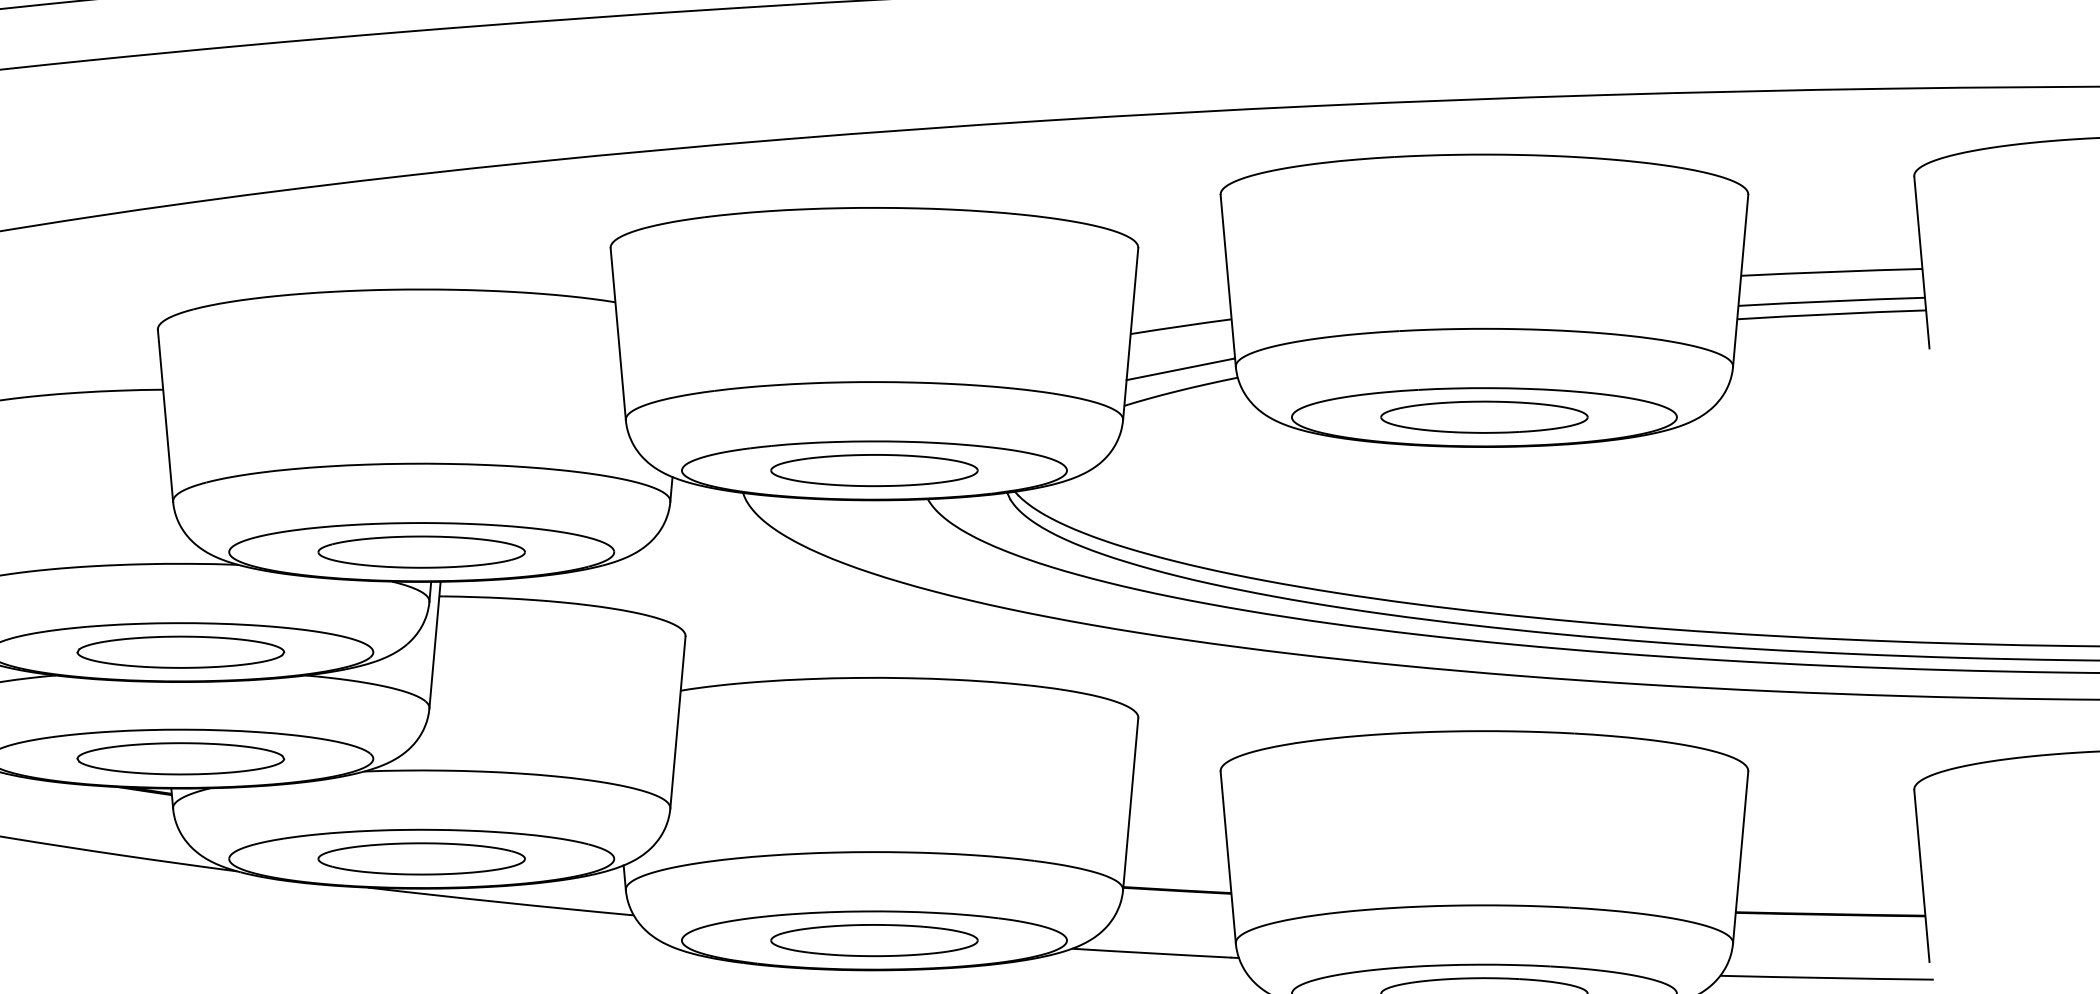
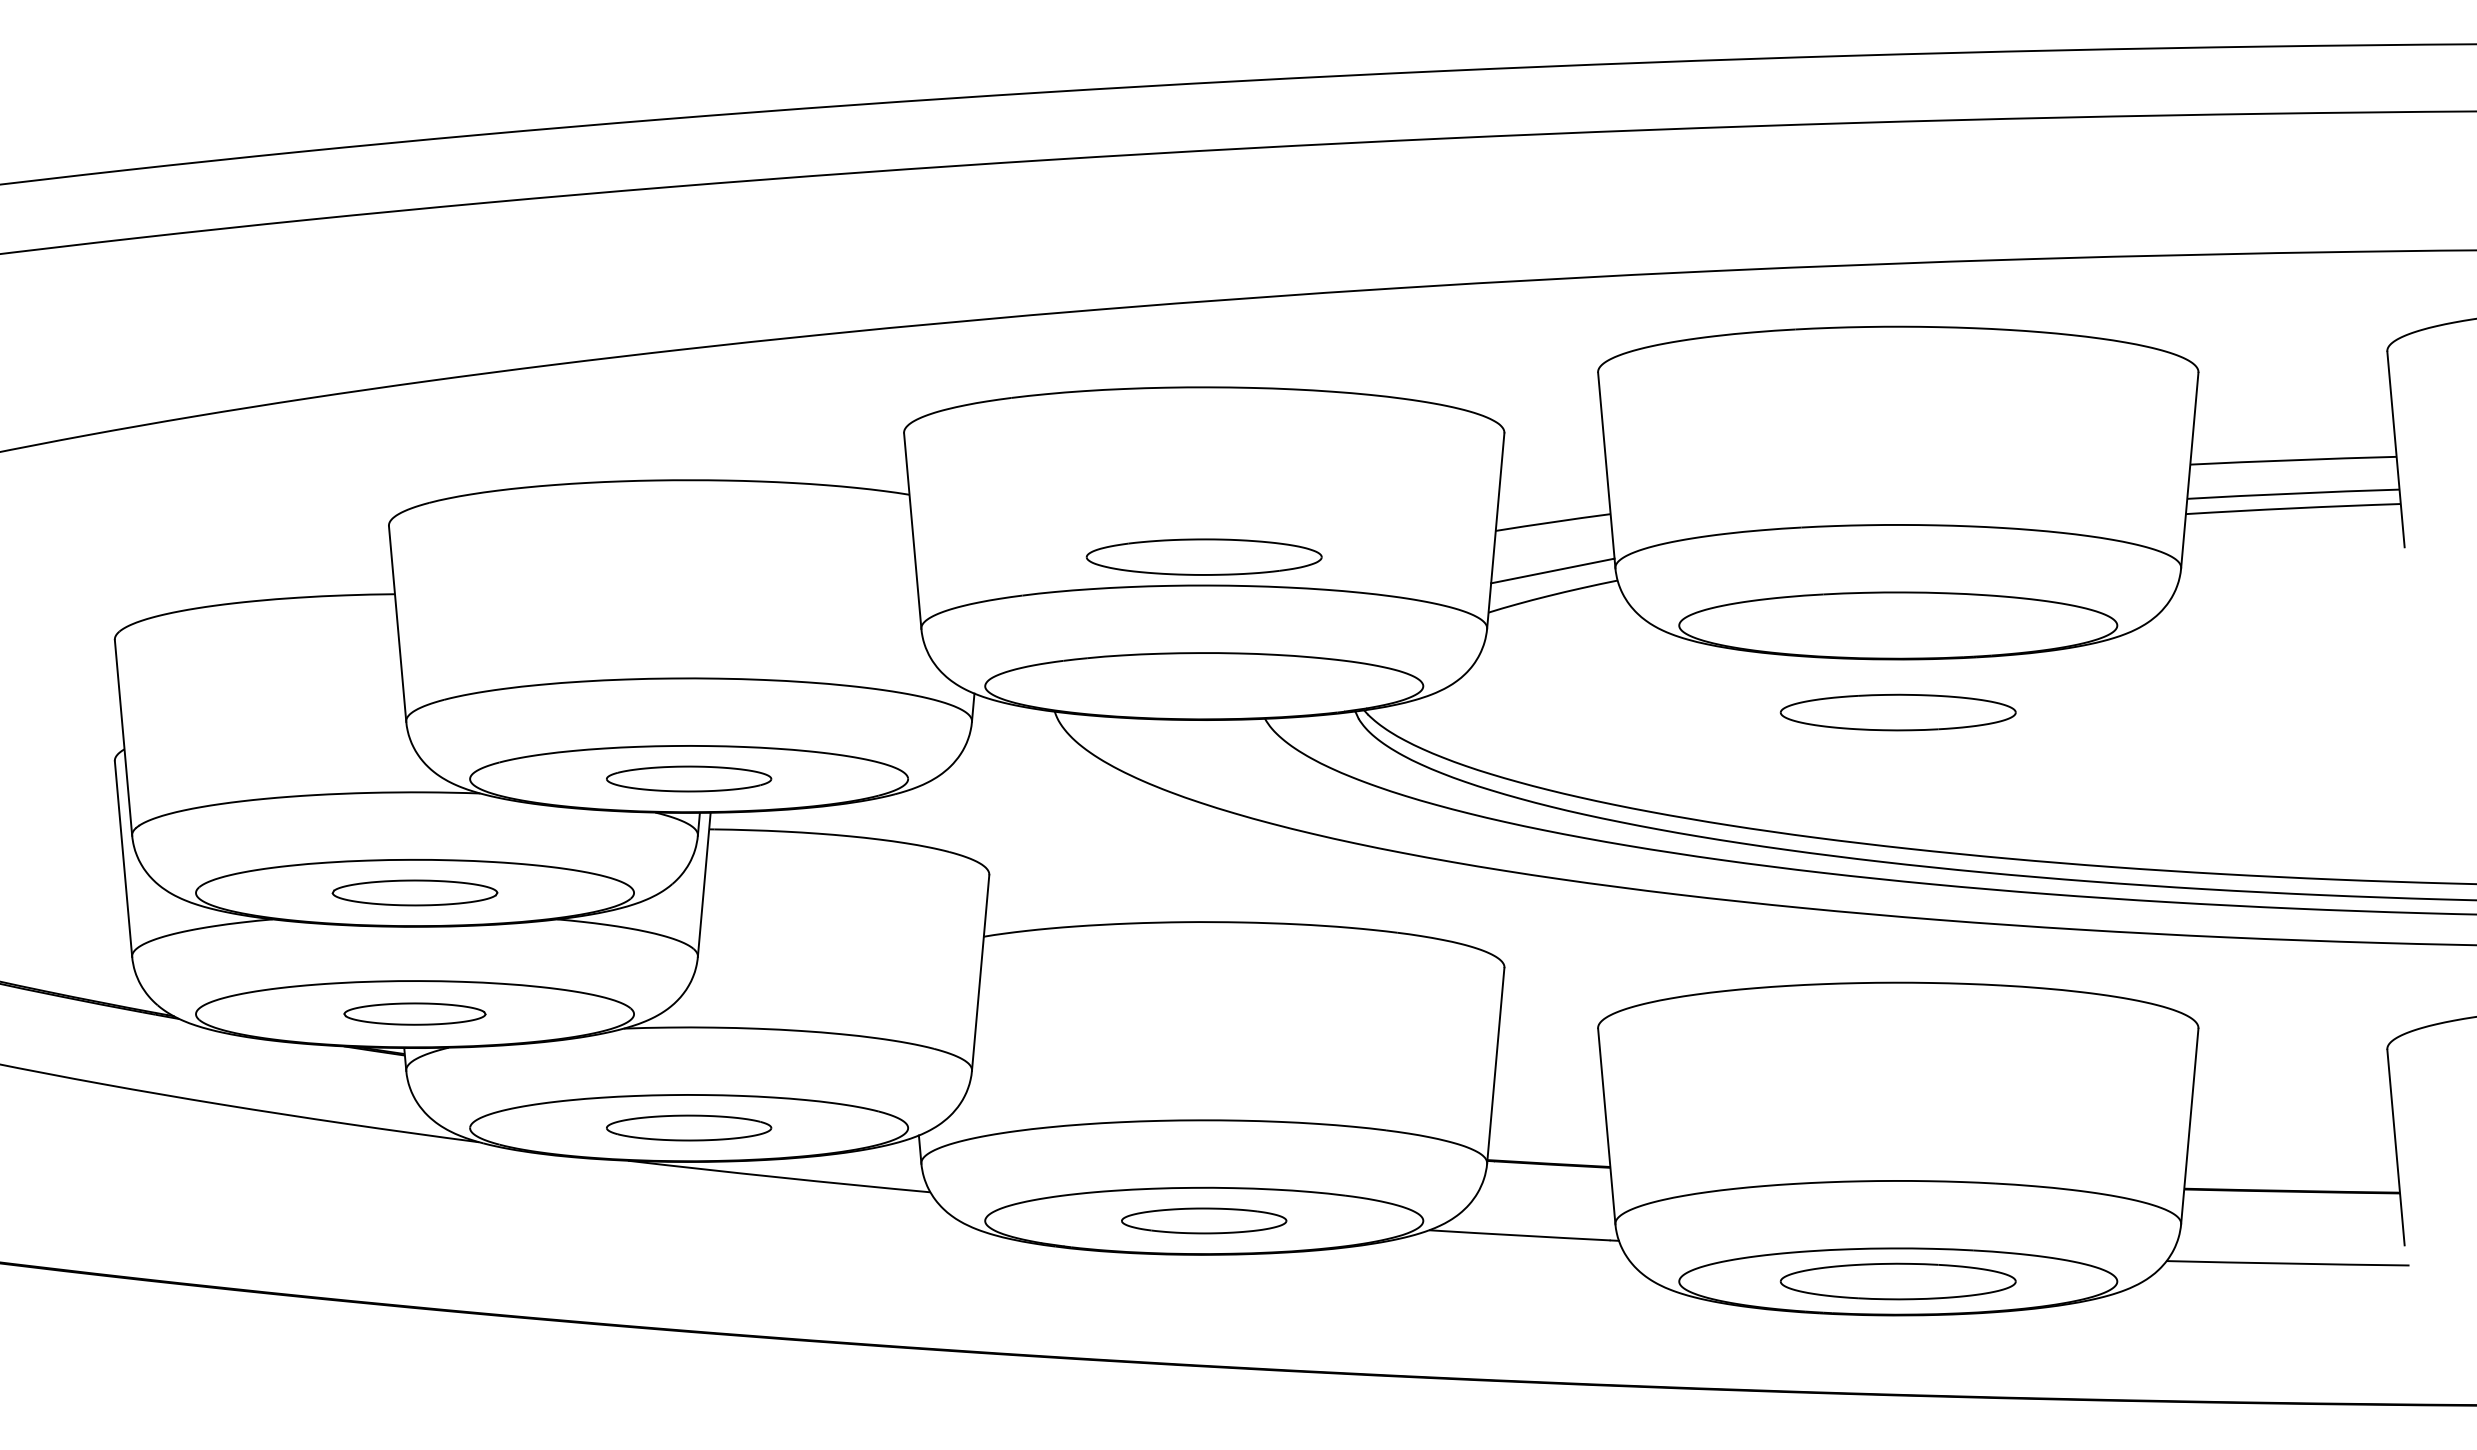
part: (1483, 417) -> (1897, 712), moved
part: (873, 469) -> (1203, 556), moved
part: (421, 551) -> (688, 778), size x0.7
part: (180, 651) -> (414, 892), size x0.7
part: (180, 758) -> (414, 1013), size x0.6
part: (421, 858) -> (688, 1127), size x0.7
part: (873, 940) -> (1203, 1220), size x0.7

